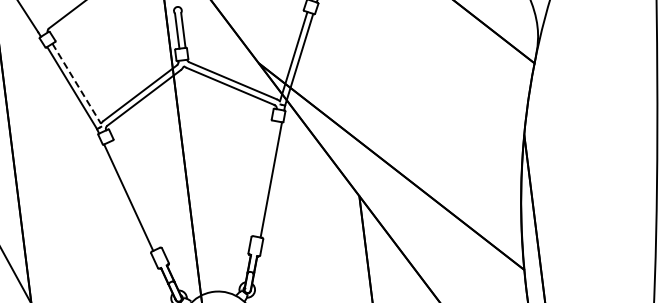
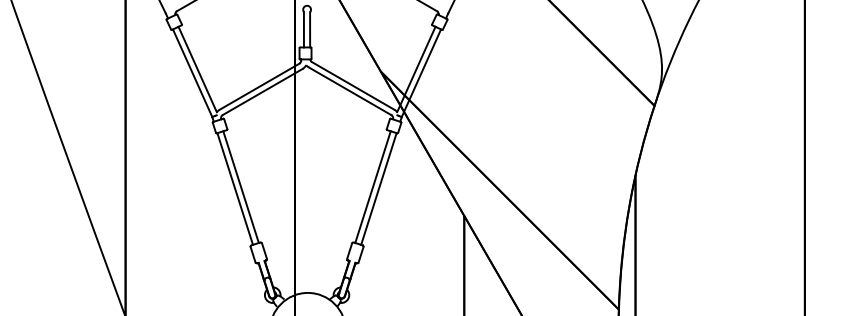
line: (76, 83) -> (197, 69), dashed -> solid
line: (264, 178) -> (372, 186), added
line: (133, 194) -> (240, 186), added

